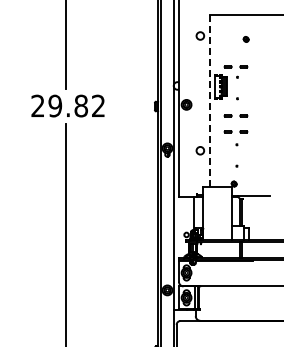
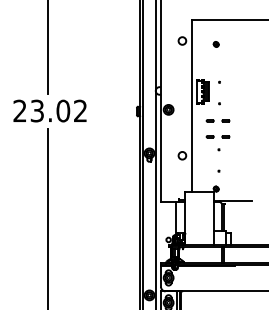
part: (245, 39) -> (215, 44), moved
line: (232, 66) -> (214, 71), removed
line: (210, 101) -> (192, 106), dashed -> solid
text: (68, 105) -> (50, 110), 29.82 -> 23.02

